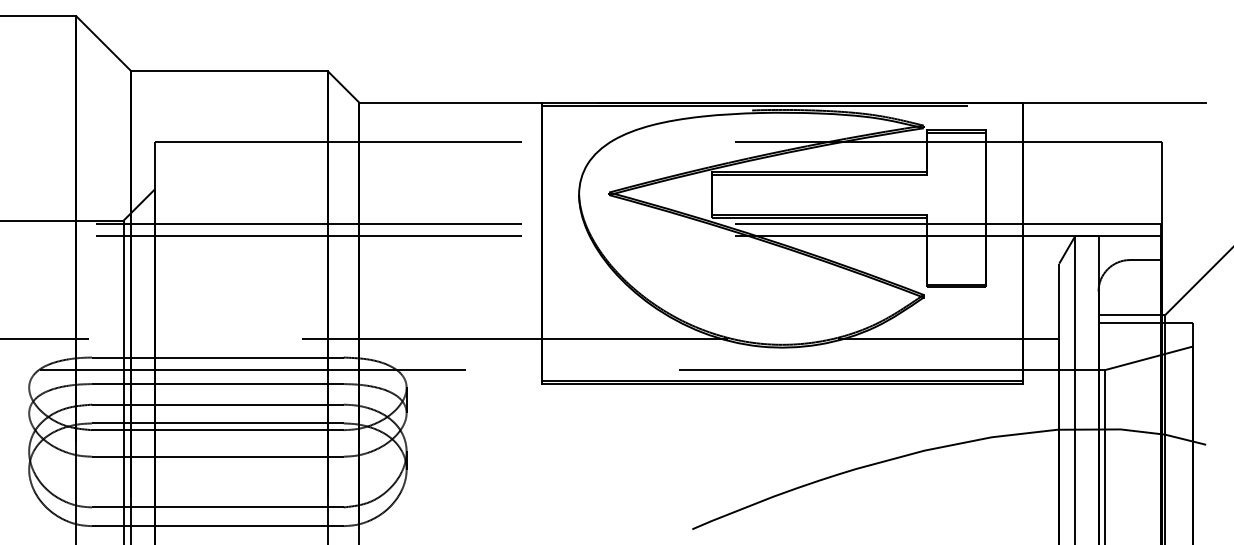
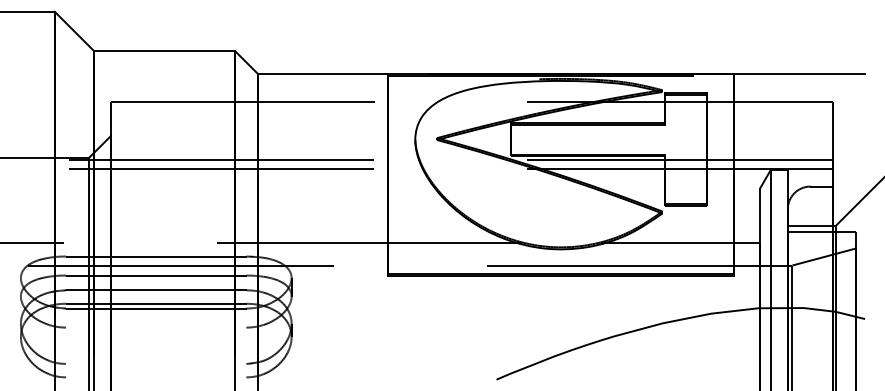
line: (217, 456) -> (155, 327), removed
line: (217, 507) -> (155, 364), removed
line: (217, 526) -> (155, 377), removed

